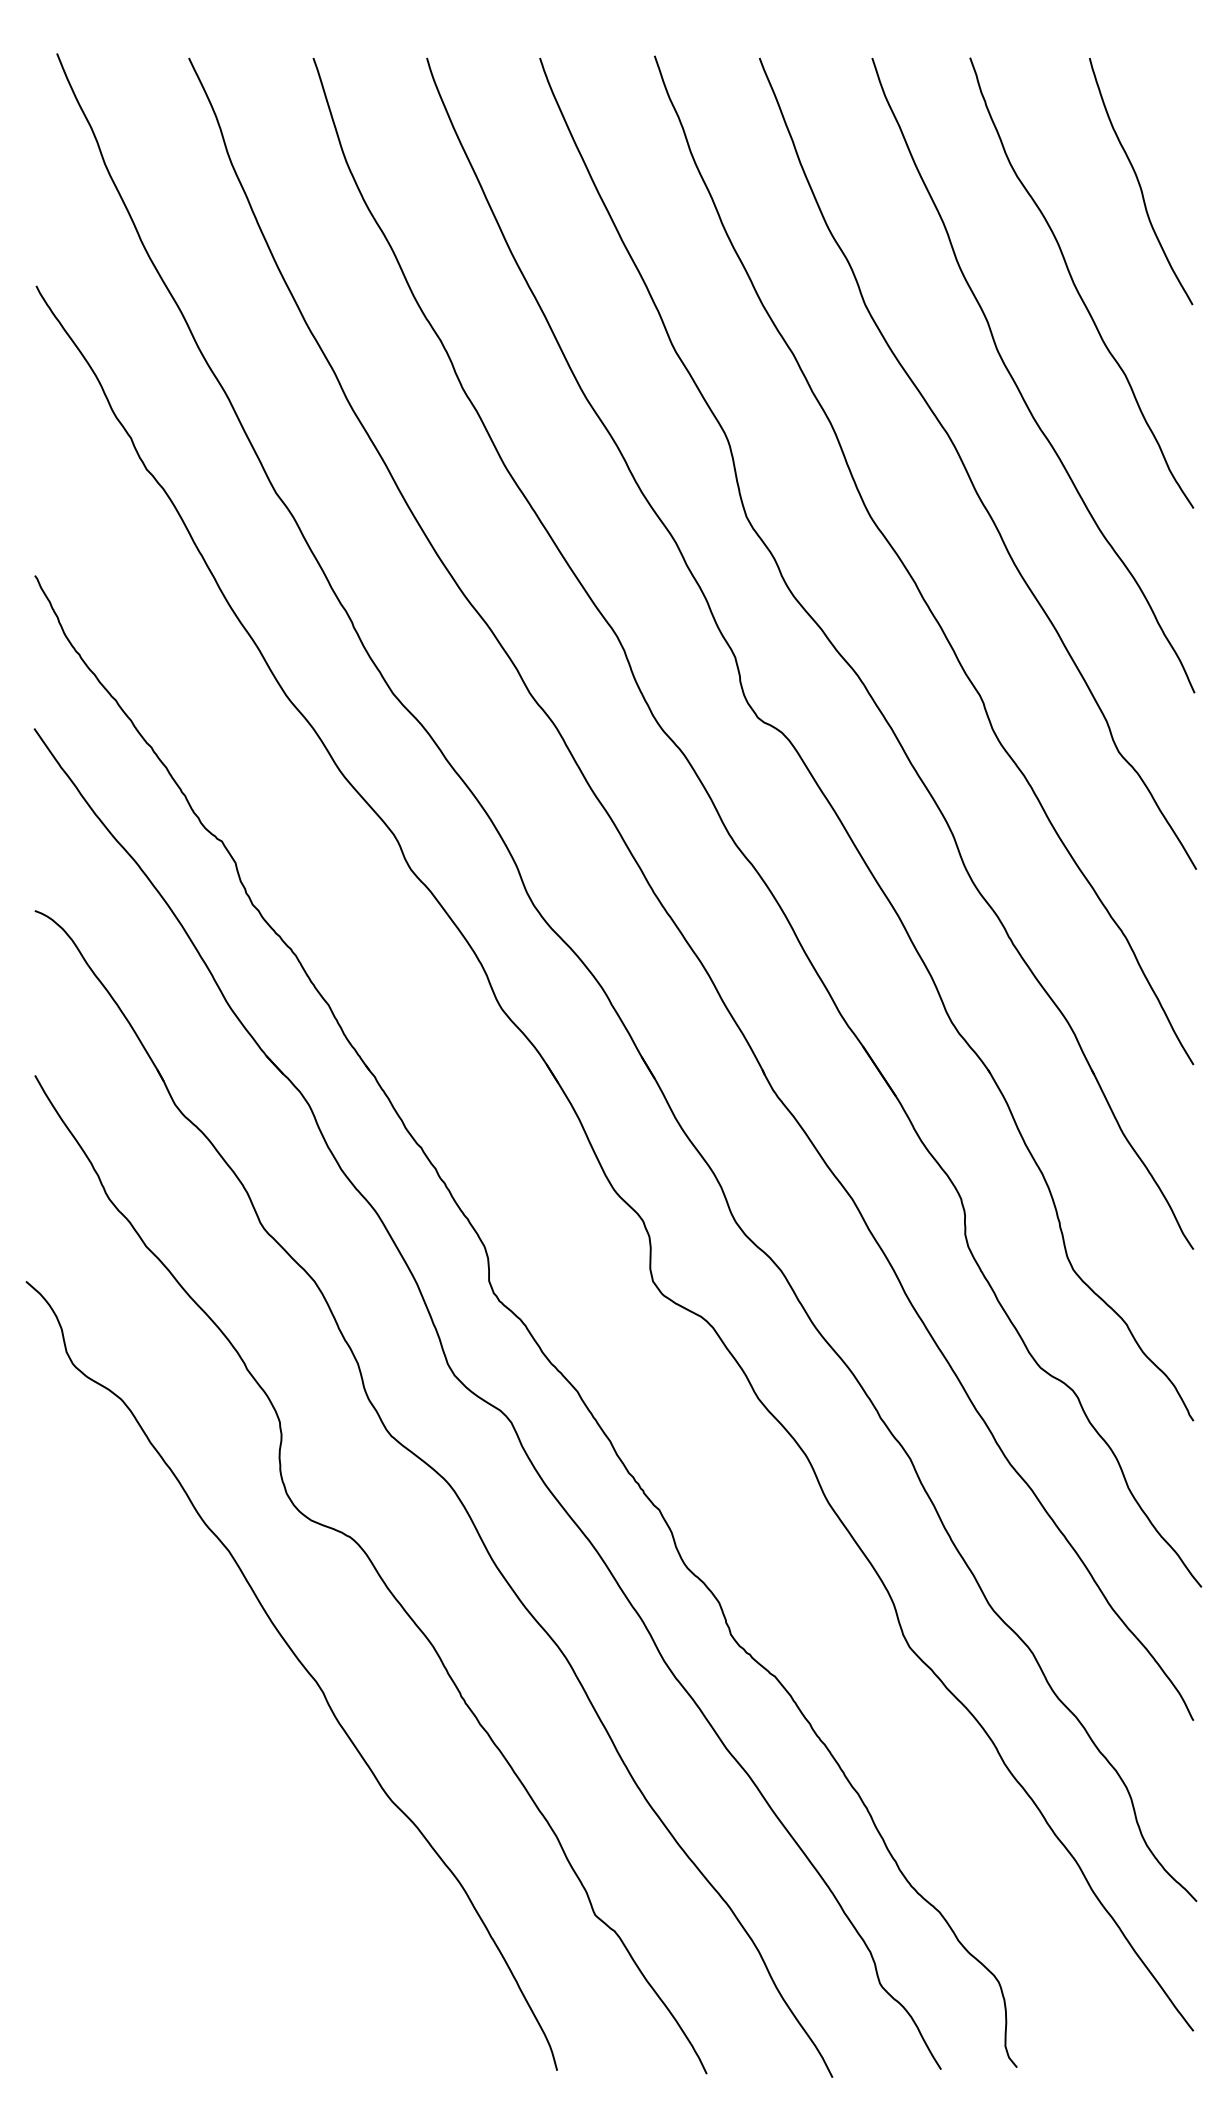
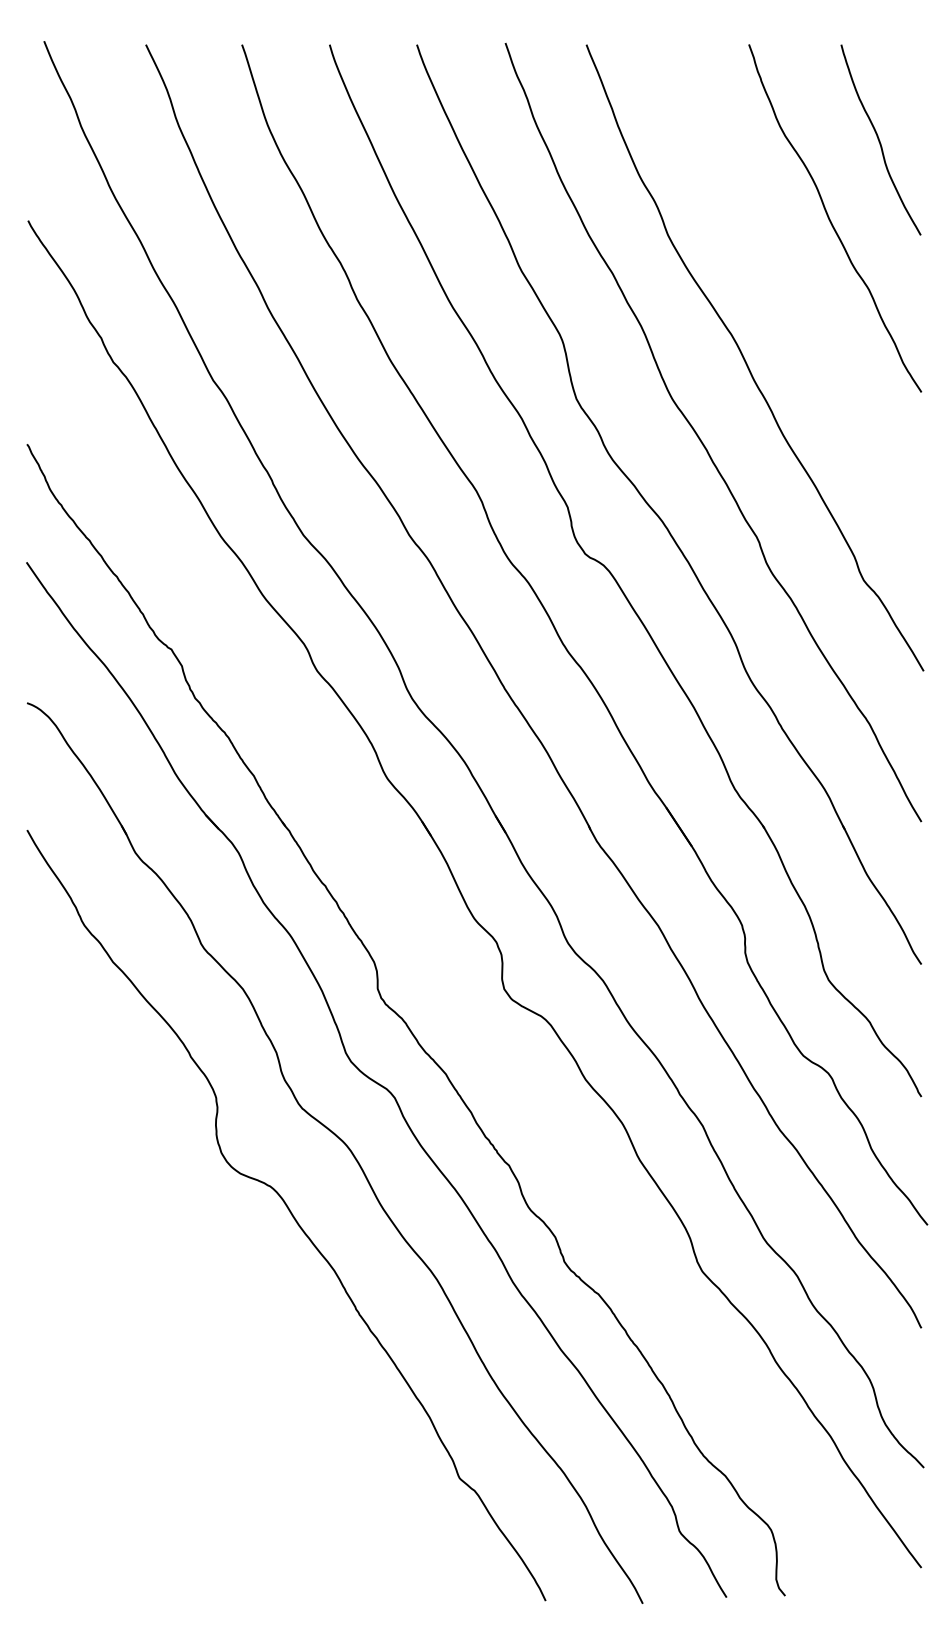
curve: (1017, 384) -> (785, 296), removed
curve: (301, 1665) -> (232, 1285), removed

